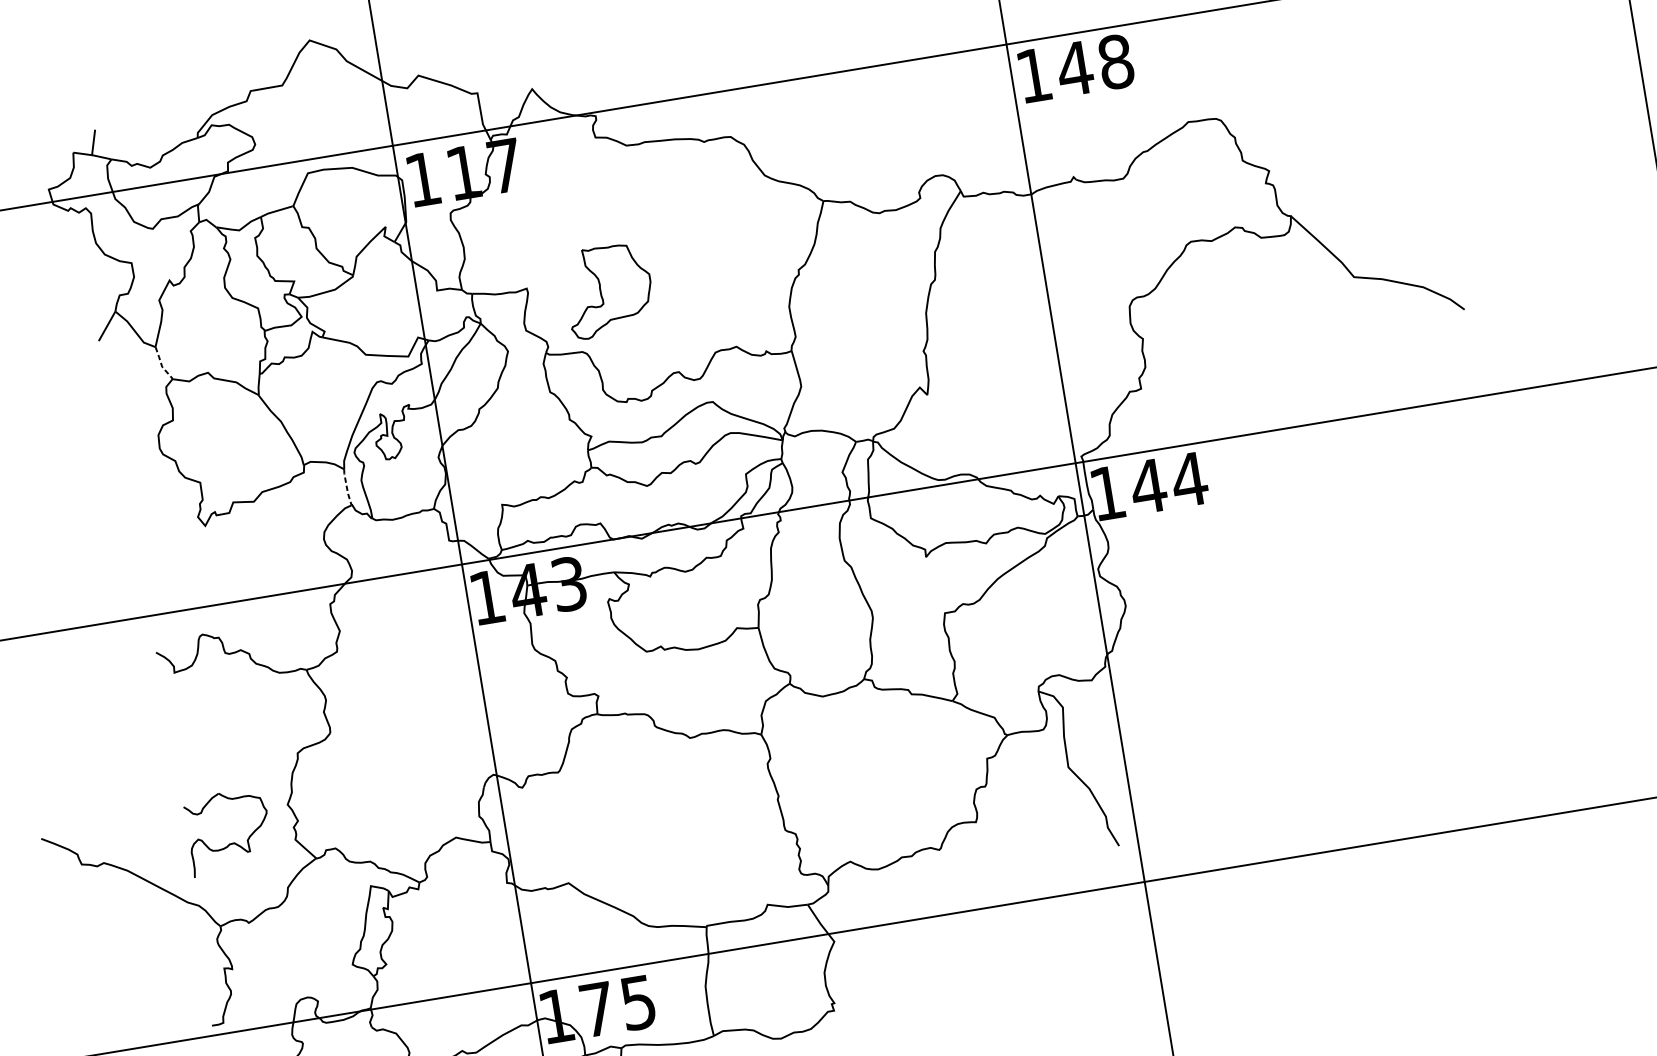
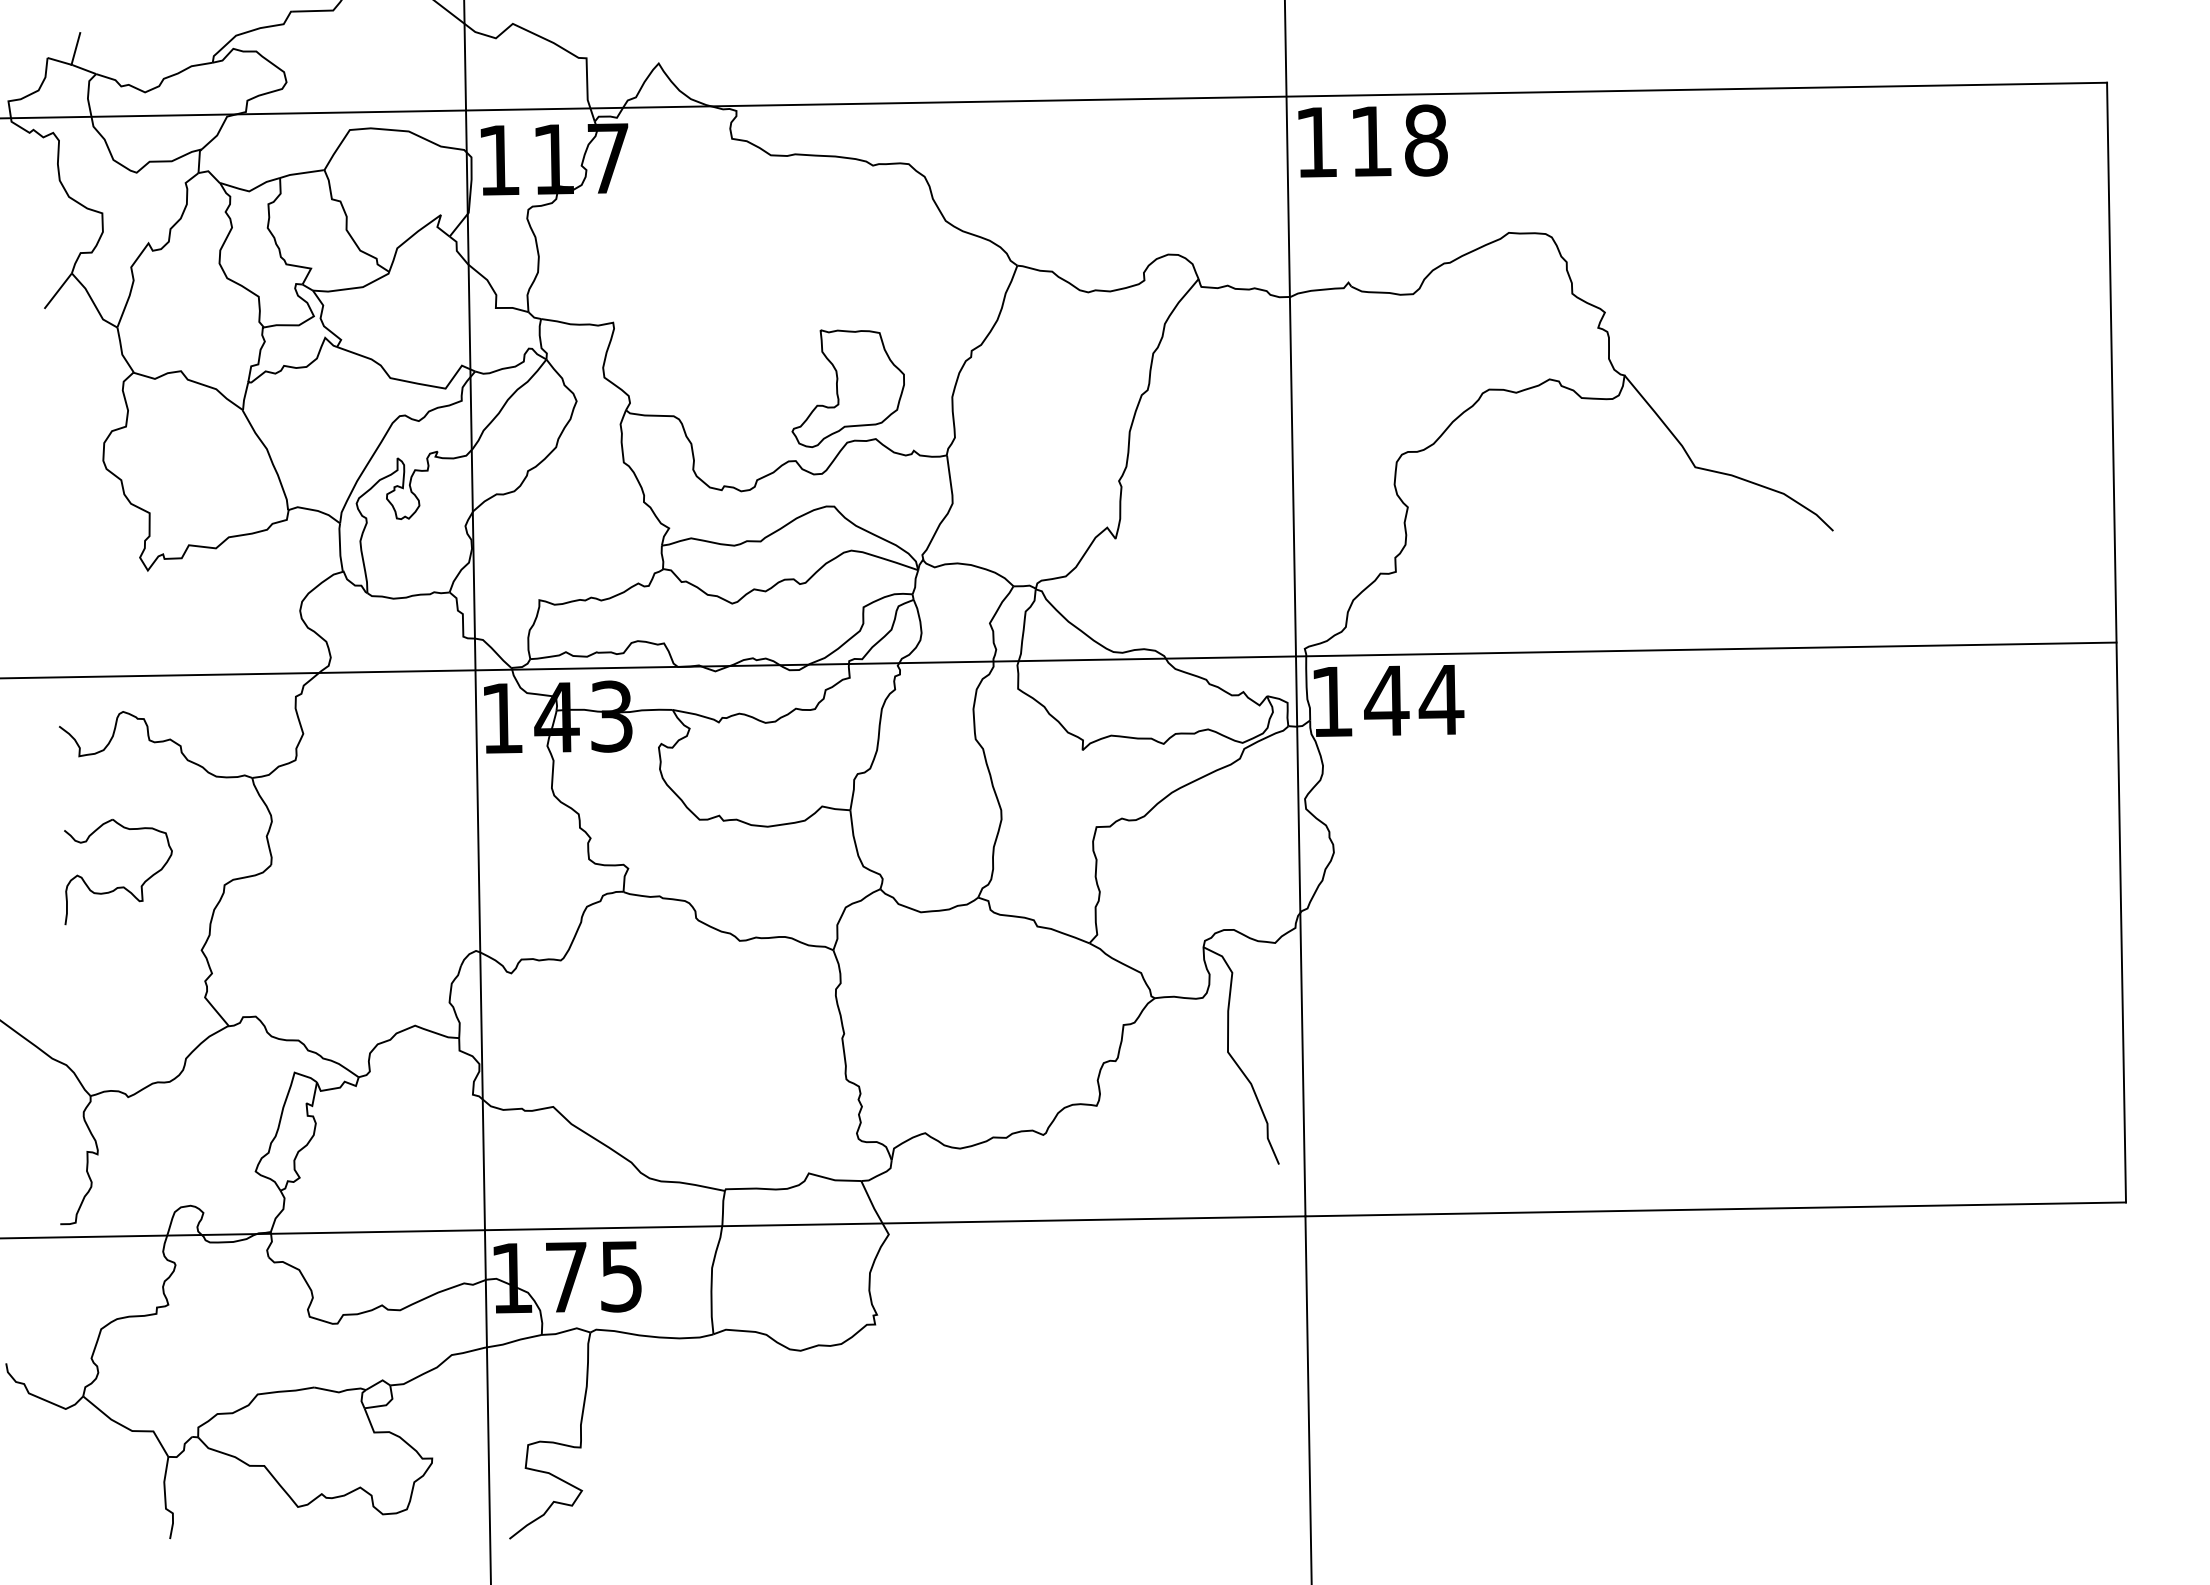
text: (1075, 68) -> (1371, 141), 148 -> 118
part: (608, 290) -> (847, 388), moved
line: (161, 364) -> (121, 351), dashed -> solid
line: (347, 488) -> (340, 548), dashed -> solid
part: (231, 843) -> (119, 886), moved

